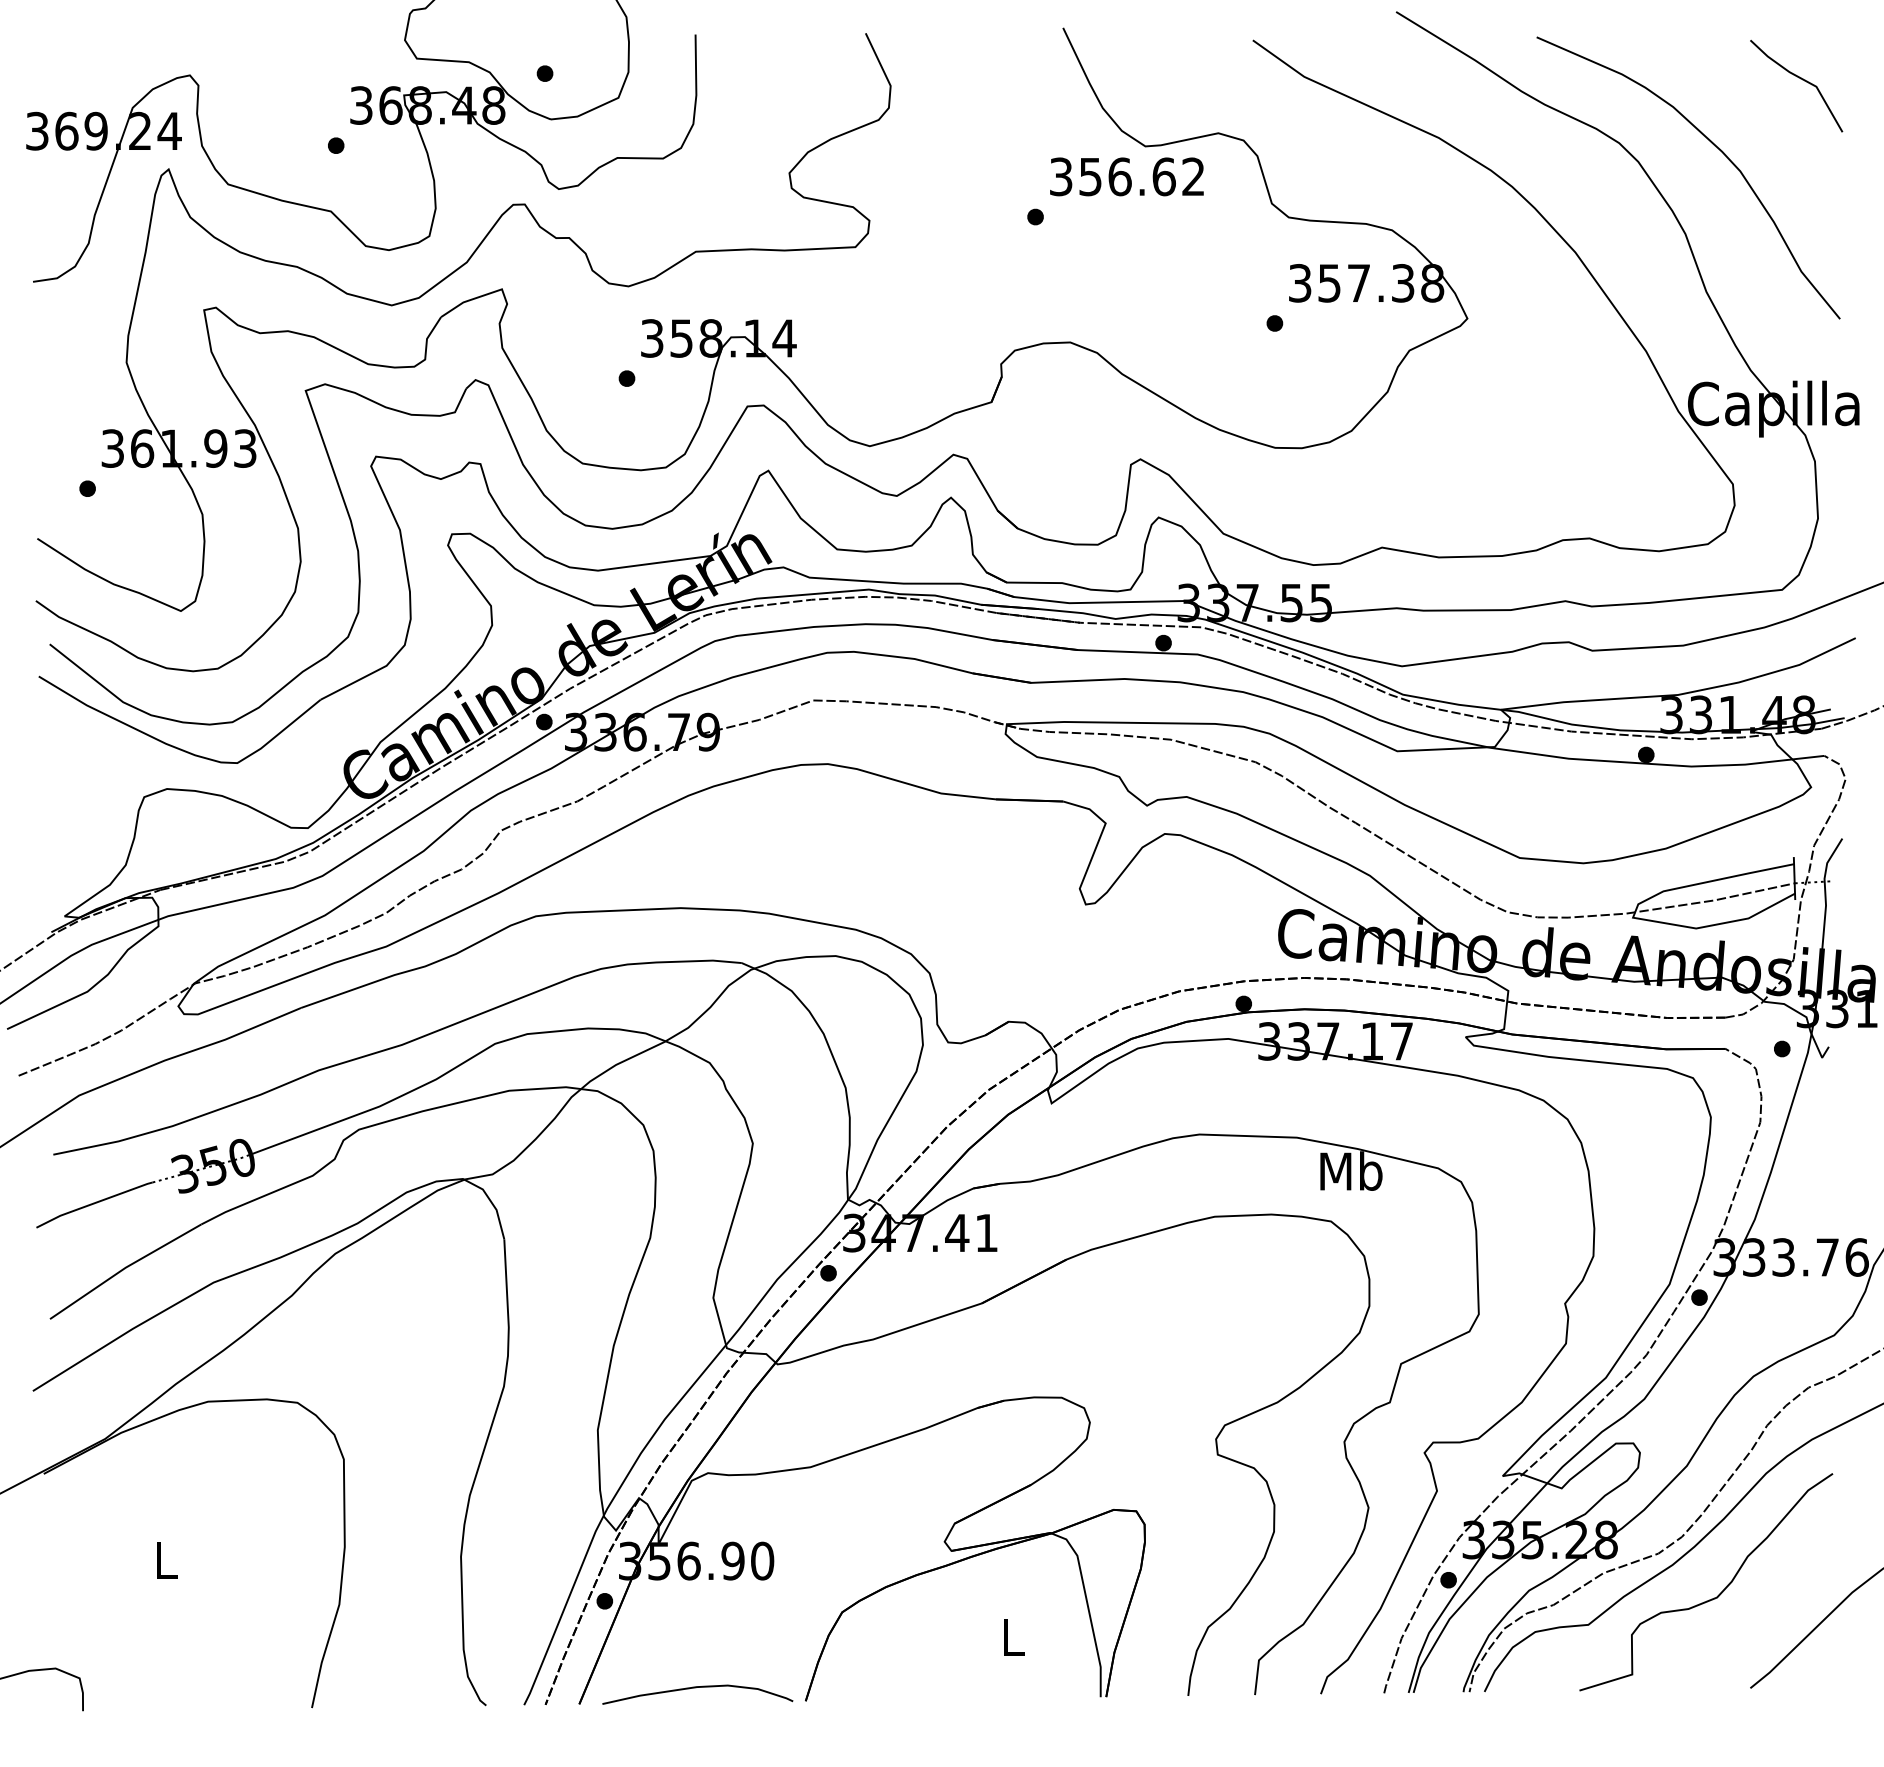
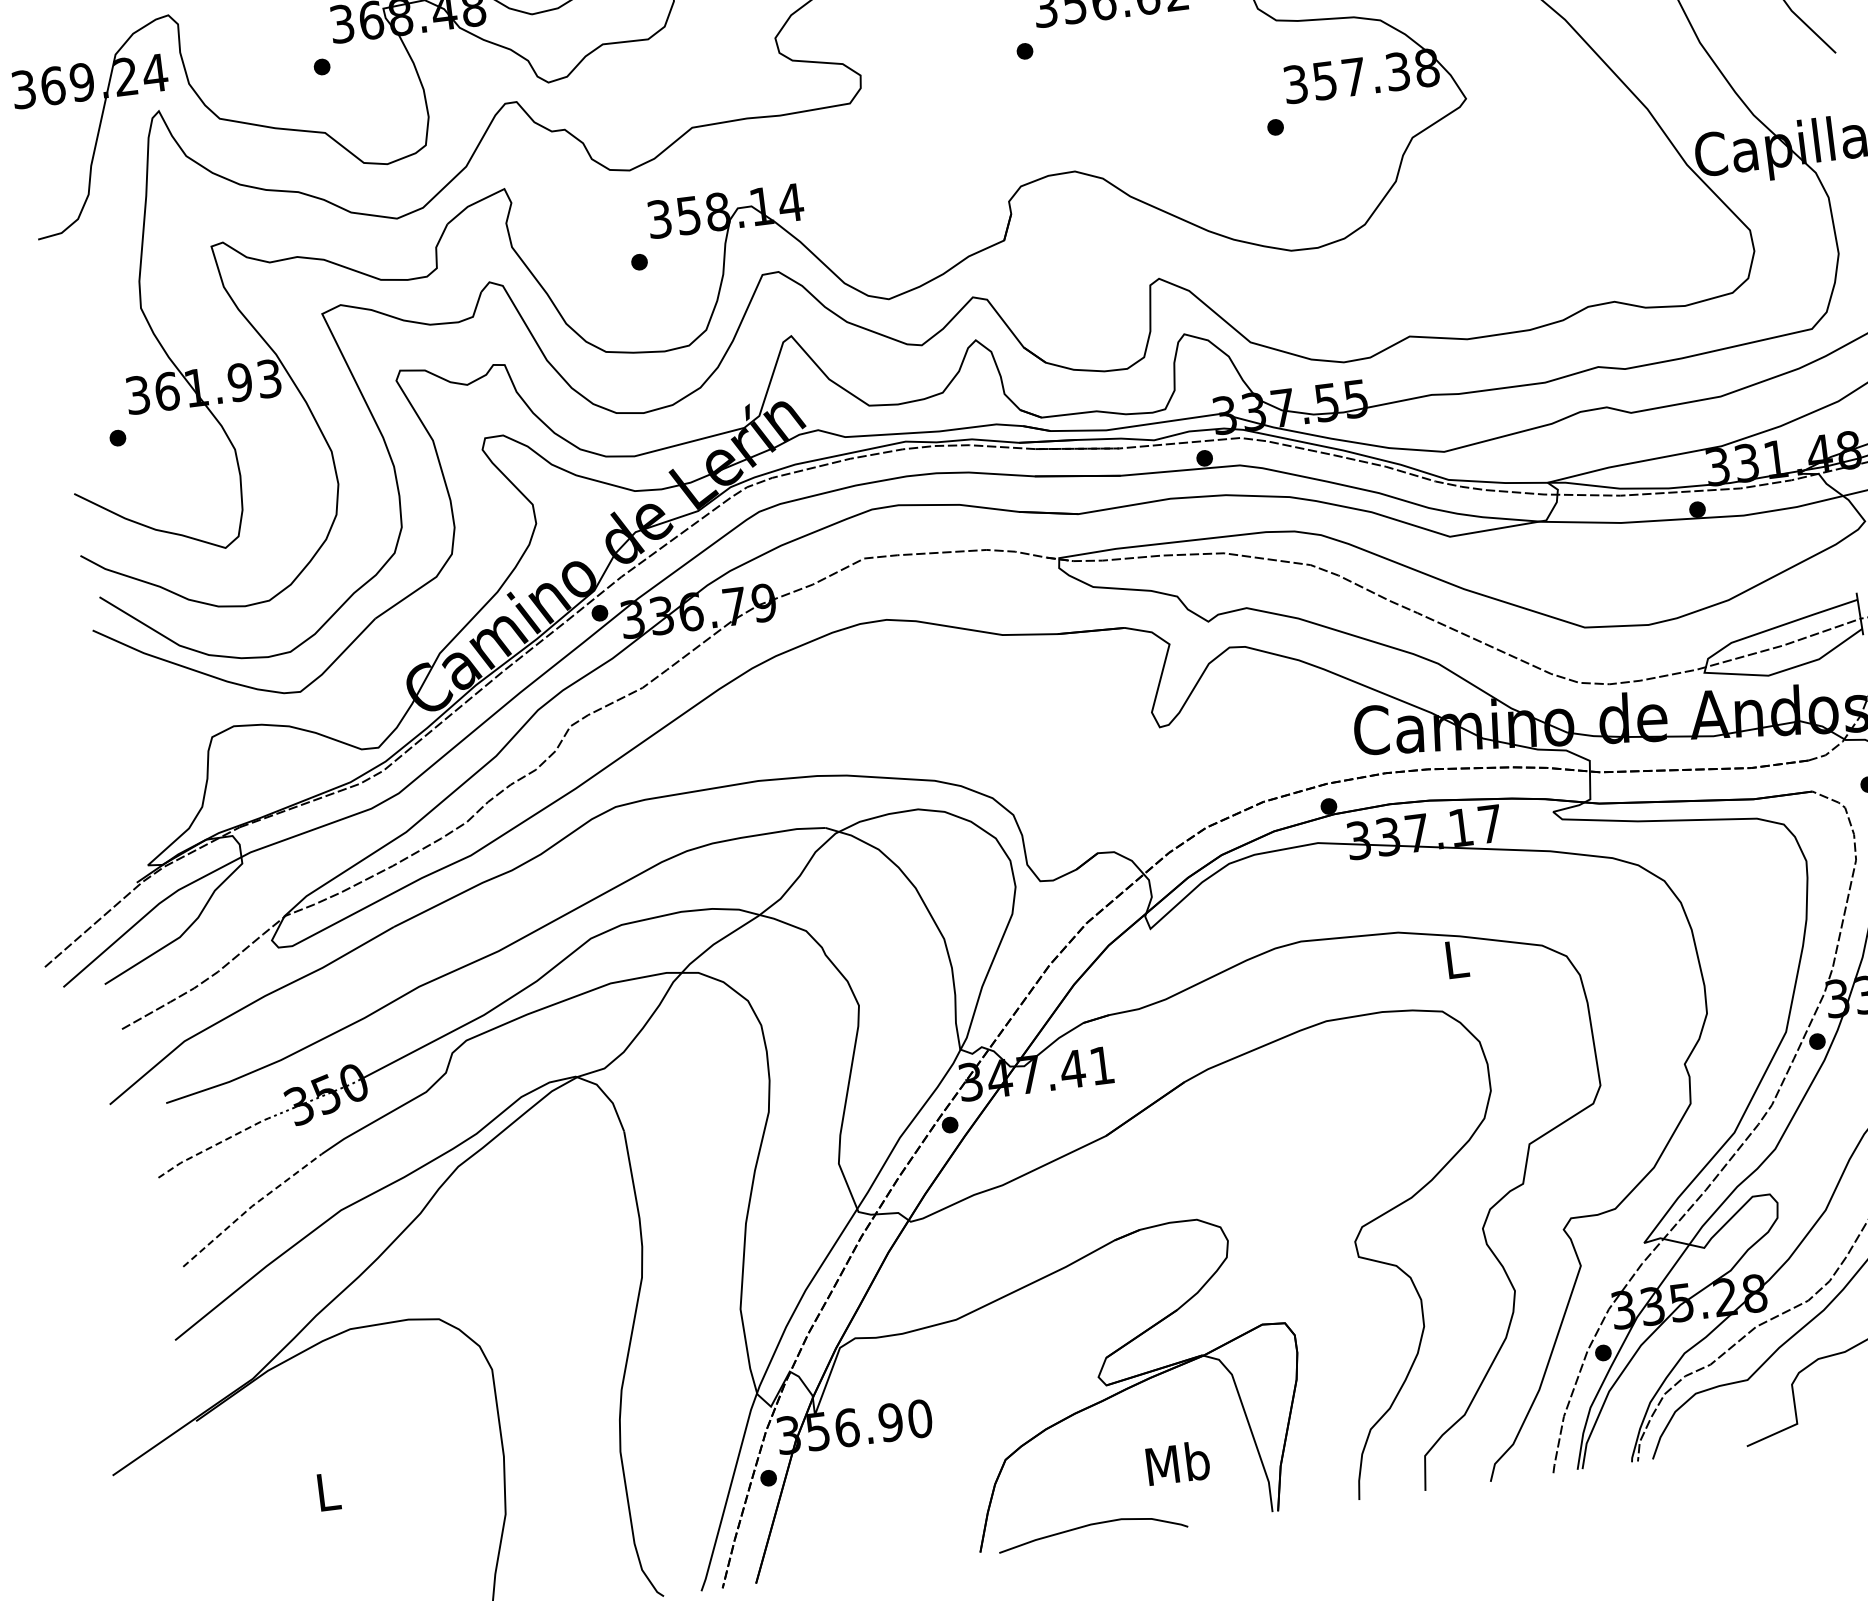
text: (1351, 1170) -> (1456, 958), Mb -> L
line: (94, 1203) -> (213, 1146), solid -> dashed
line: (124, 1268) -> (250, 1207), solid -> dashed
text: (1013, 1636) -> (1178, 1462), L -> Mb
curve: (696, 1688) -> (1090, 1525), moved

